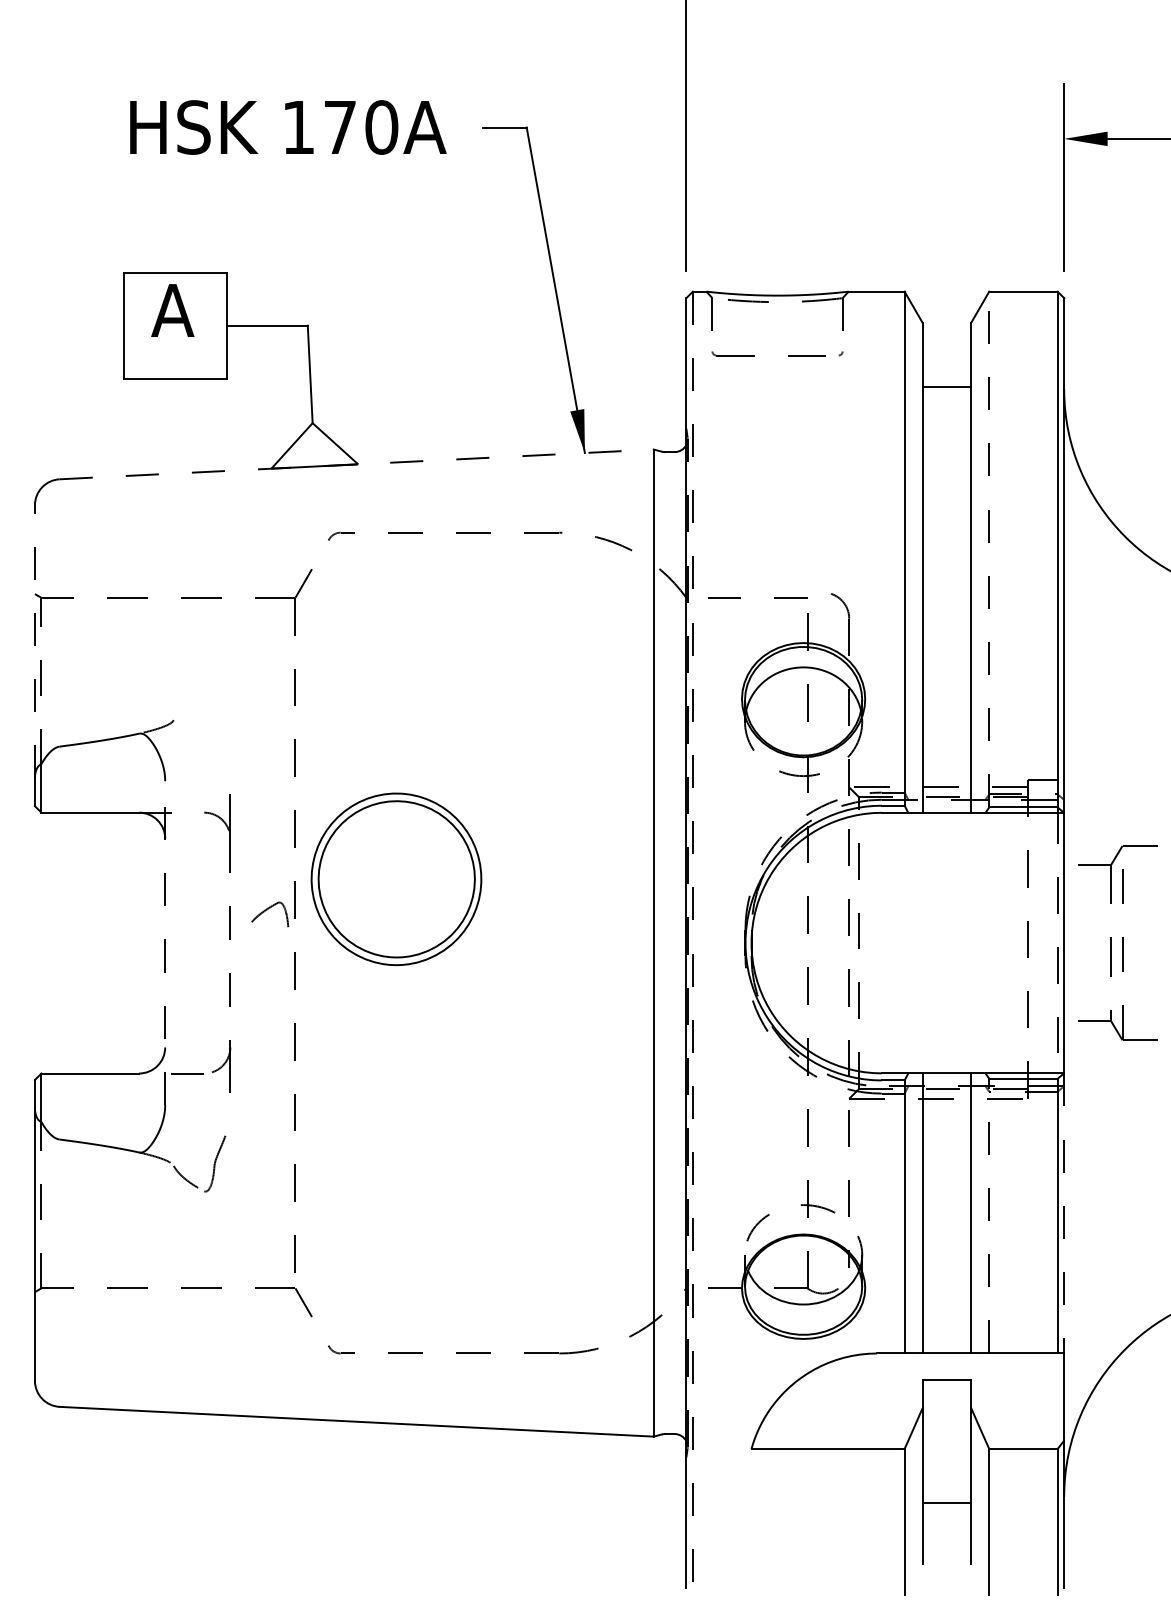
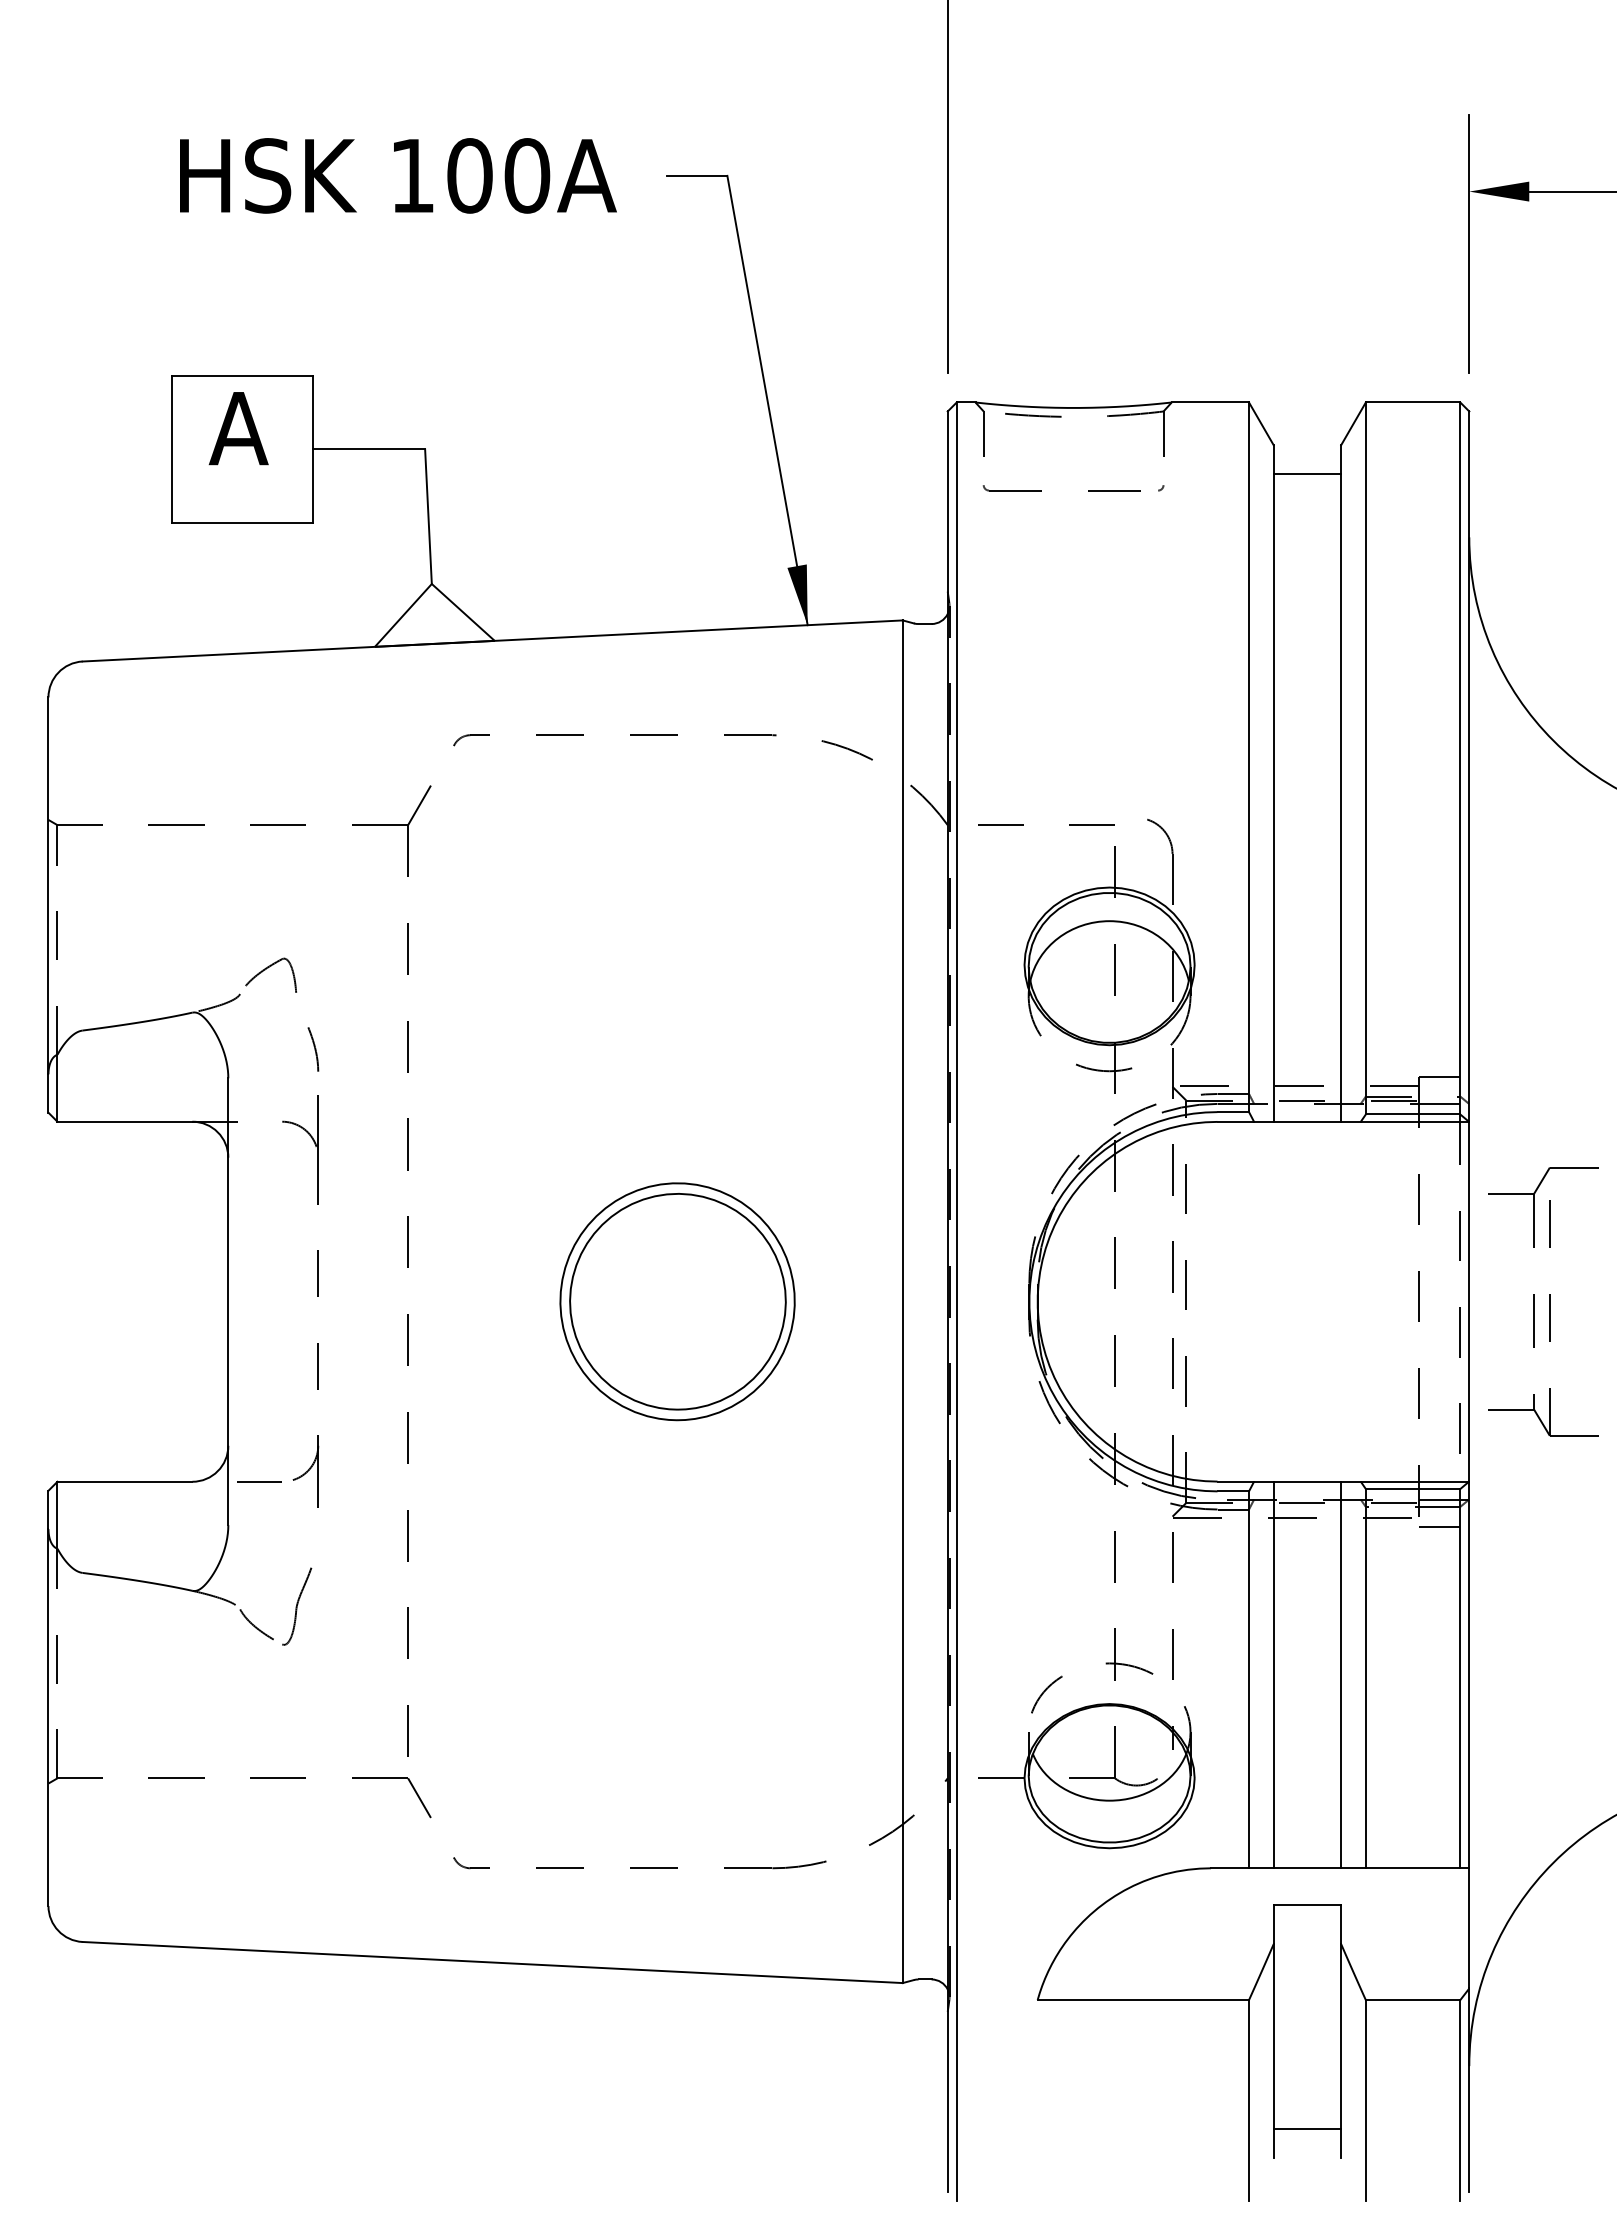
text: (339, 127) -> (469, 175), 170A -> 100A
line: (946, 387) -> (1307, 474), moved
line: (356, 464) -> (492, 640), dashed -> solid
line: (988, 549) -> (1365, 758), dashed -> solid
line: (34, 641) -> (48, 885), dashed -> solid
curve: (227, 760) -> (314, 1049), added
part: (396, 879) -> (677, 1301), moved
part: (268, 909) -> (268, 968), moved
line: (165, 942) -> (228, 1301), dashed -> solid
line: (692, 943) -> (956, 1302), dashed -> solid
line: (1042, 1105) -> (1439, 1526), added
line: (1064, 1213) -> (1469, 1675), dashed -> solid
line: (988, 1216) -> (1365, 1678), dashed -> solid
line: (946, 1503) -> (1307, 2129), moved

